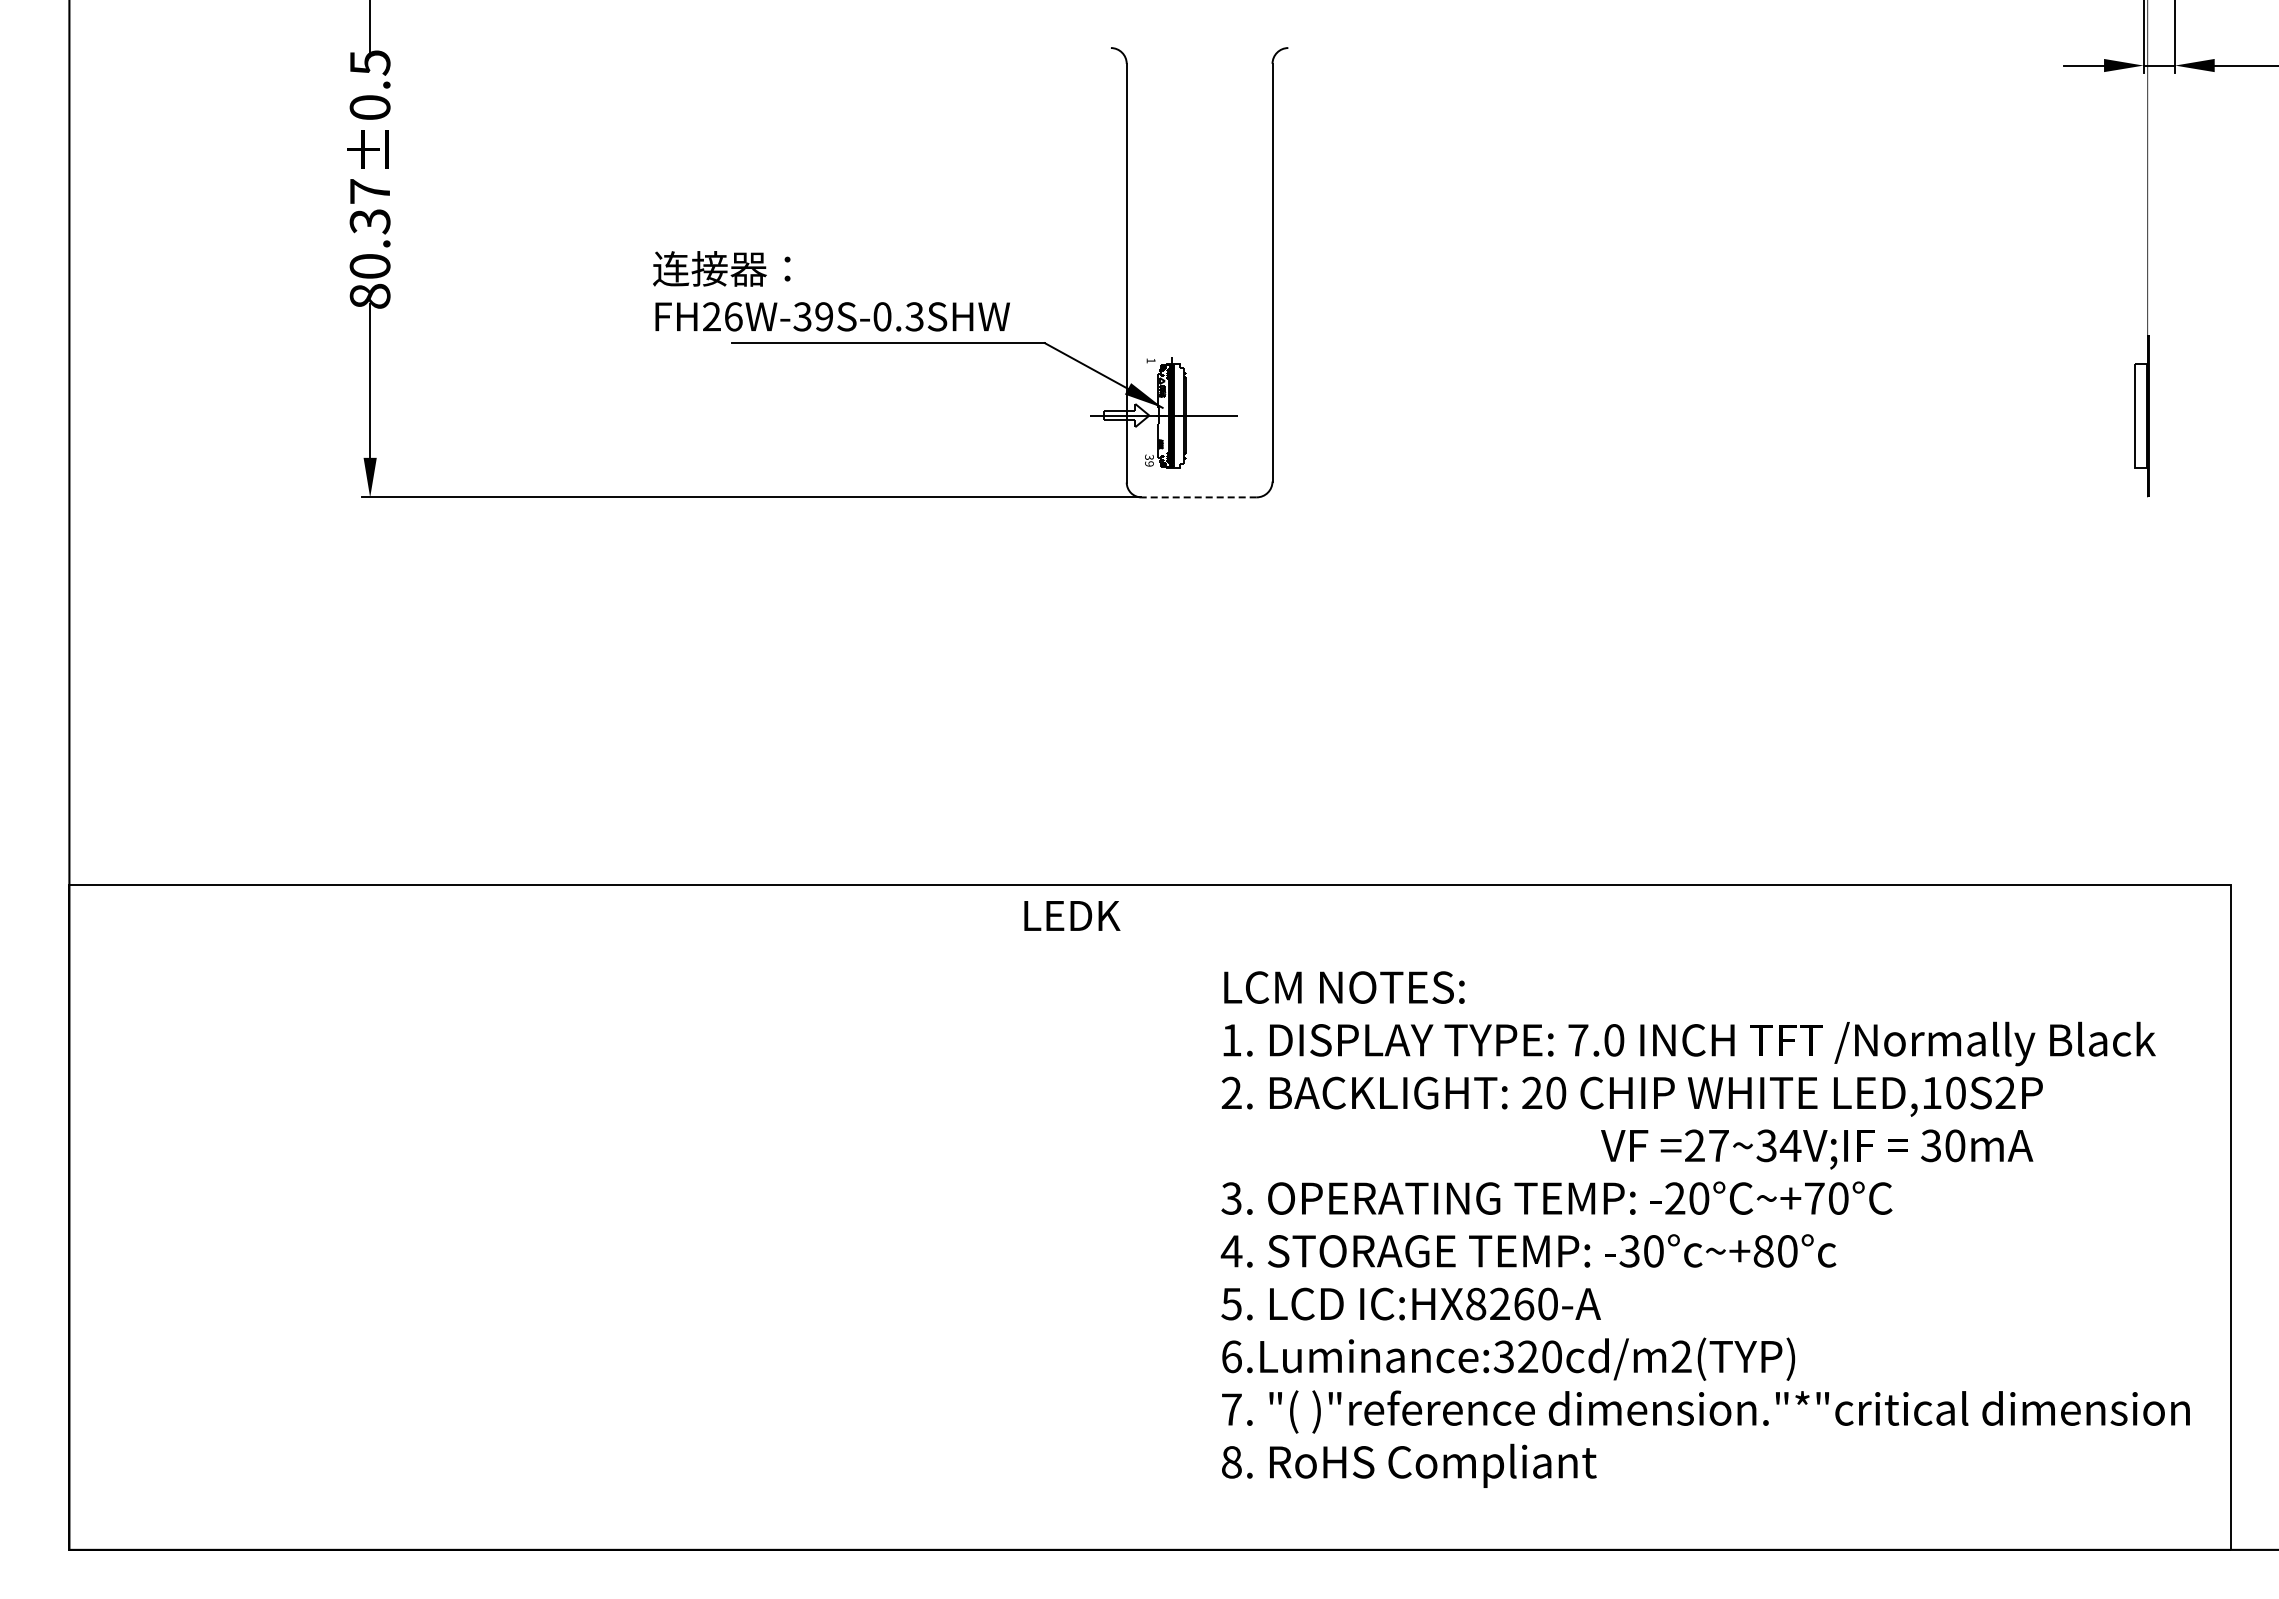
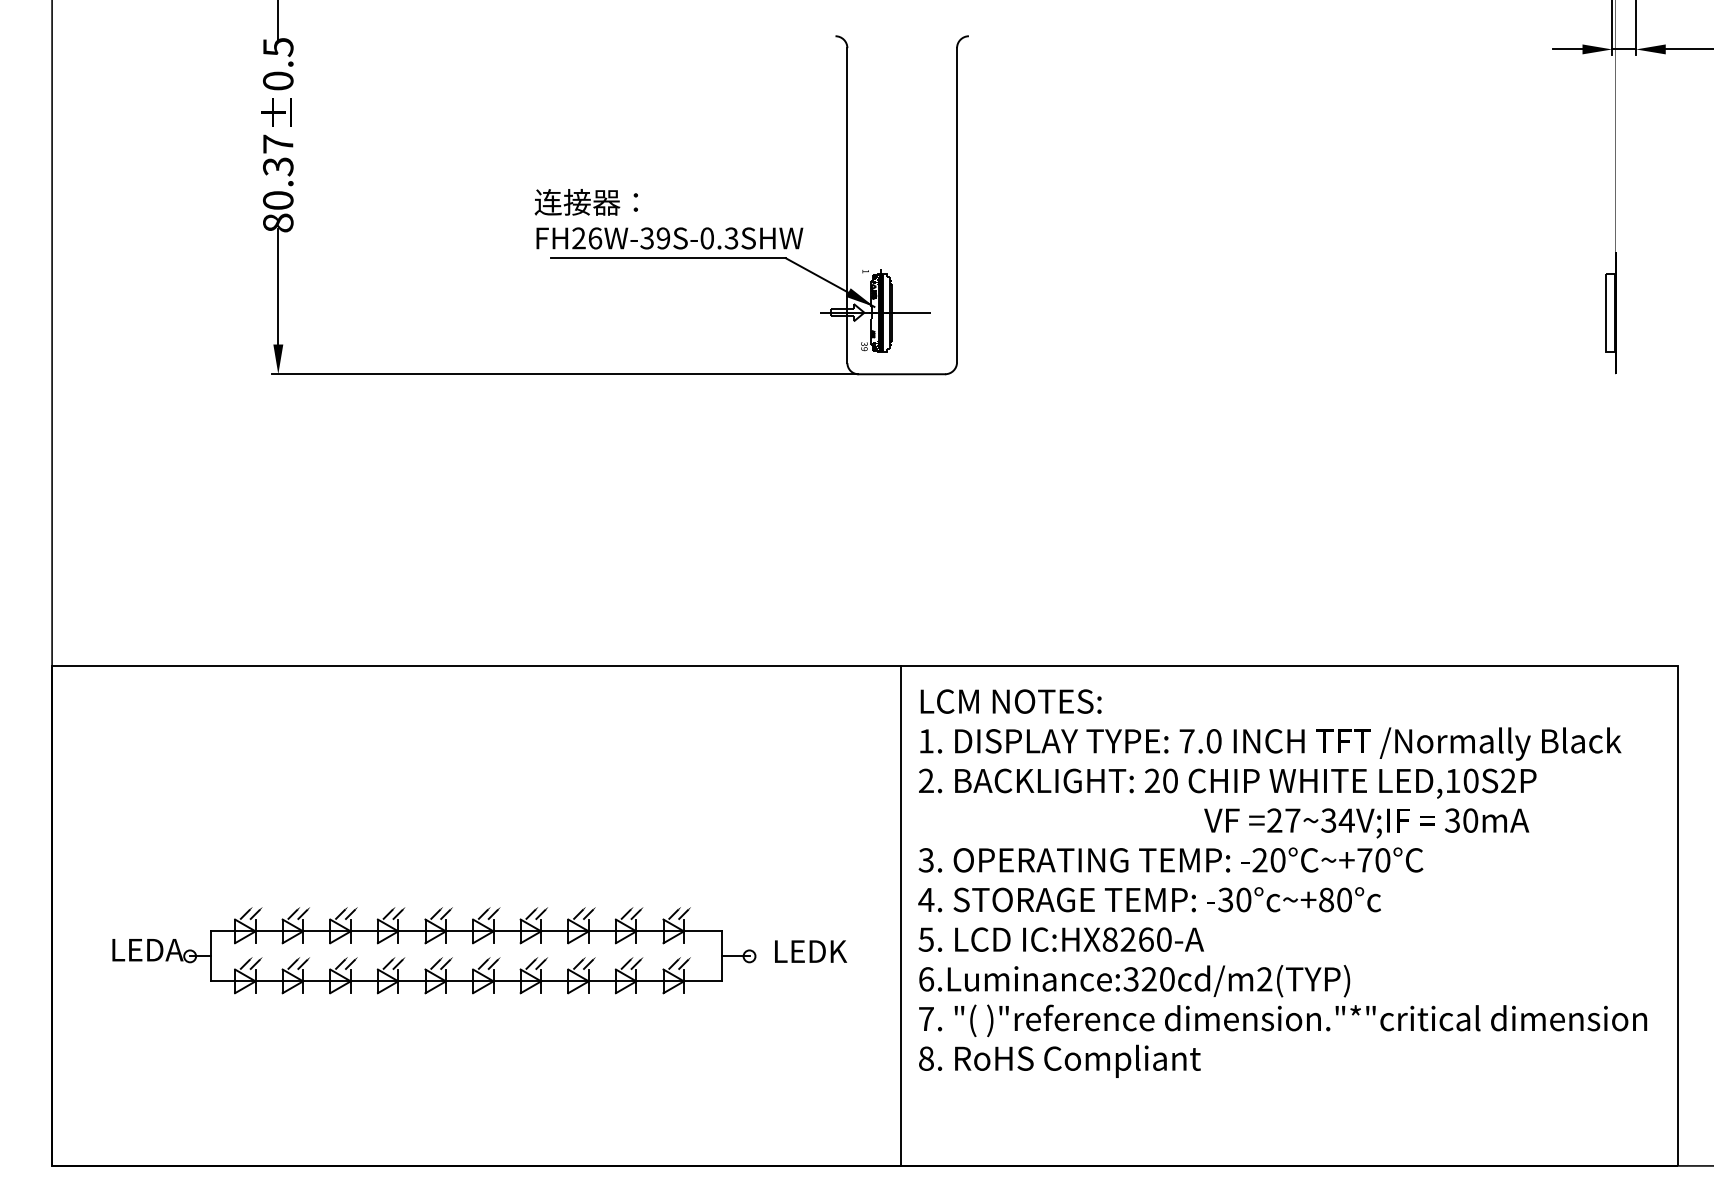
text: (831, 291) -> (668, 219), moved
line: (1199, 497) -> (902, 374), dashed -> solid
text: (1072, 915) -> (811, 951), moved
line: (1198, 1216) -> (901, 915), added
text: (1704, 1229) -> (1281, 883), moved
part: (577, 1263) -> (434, 950), added

